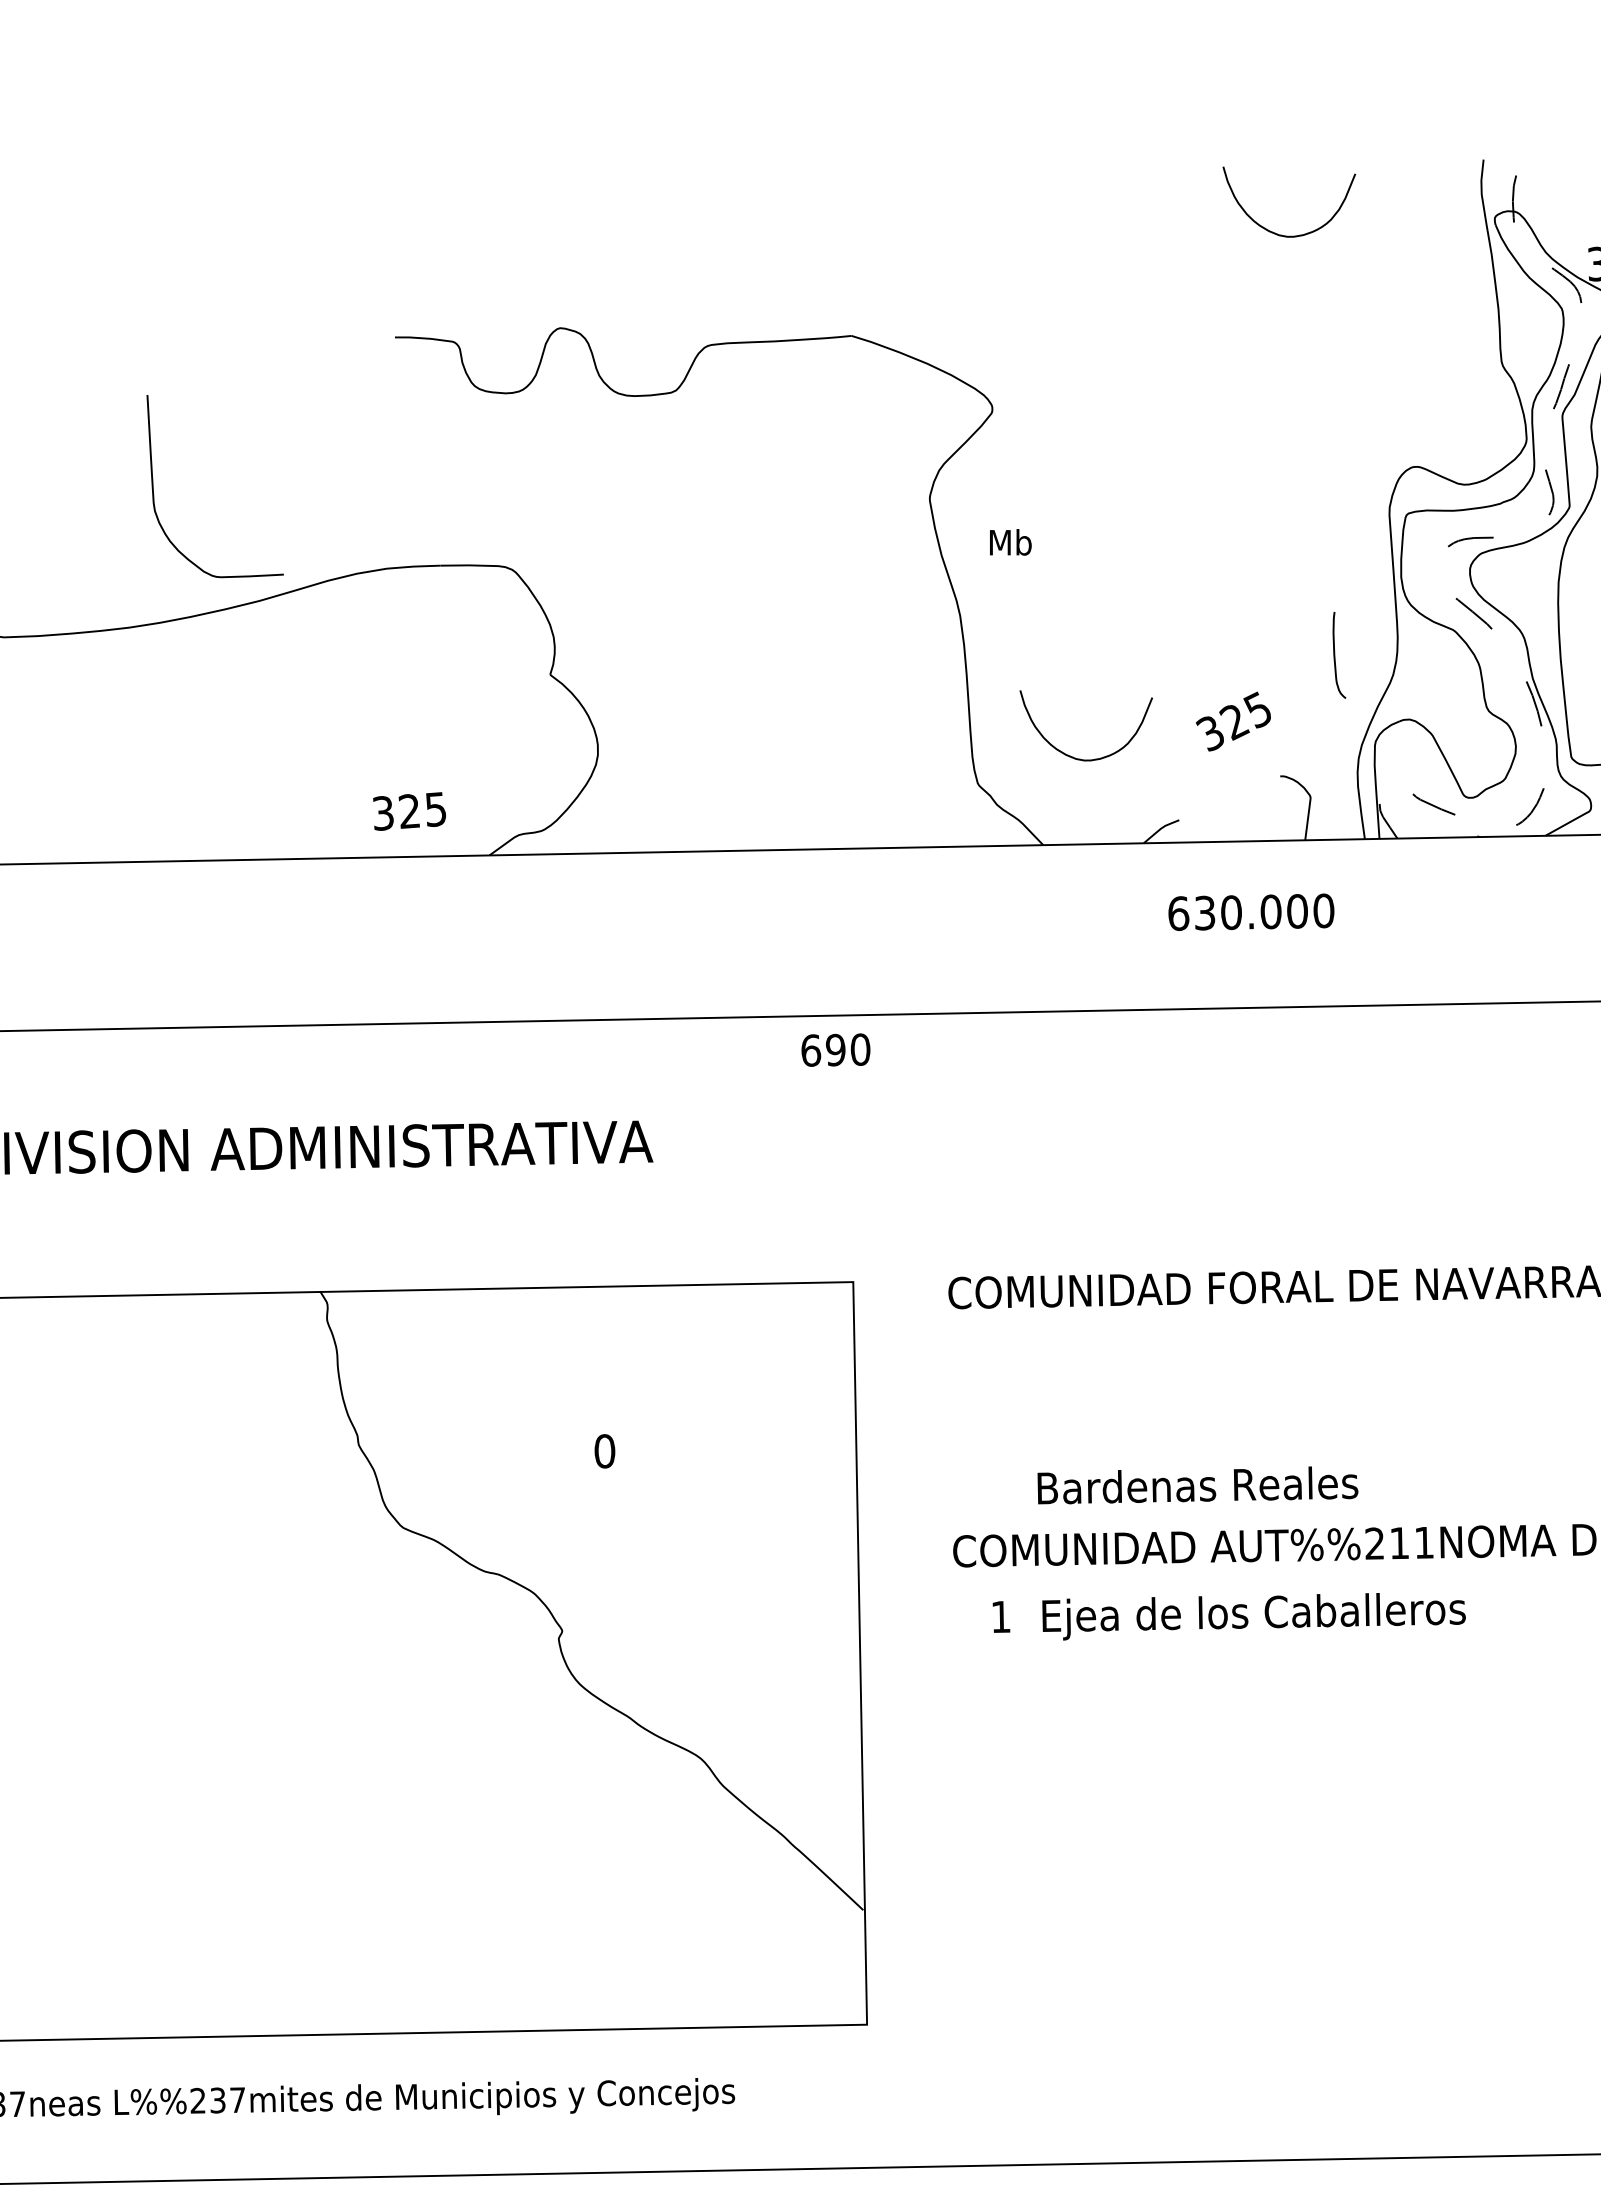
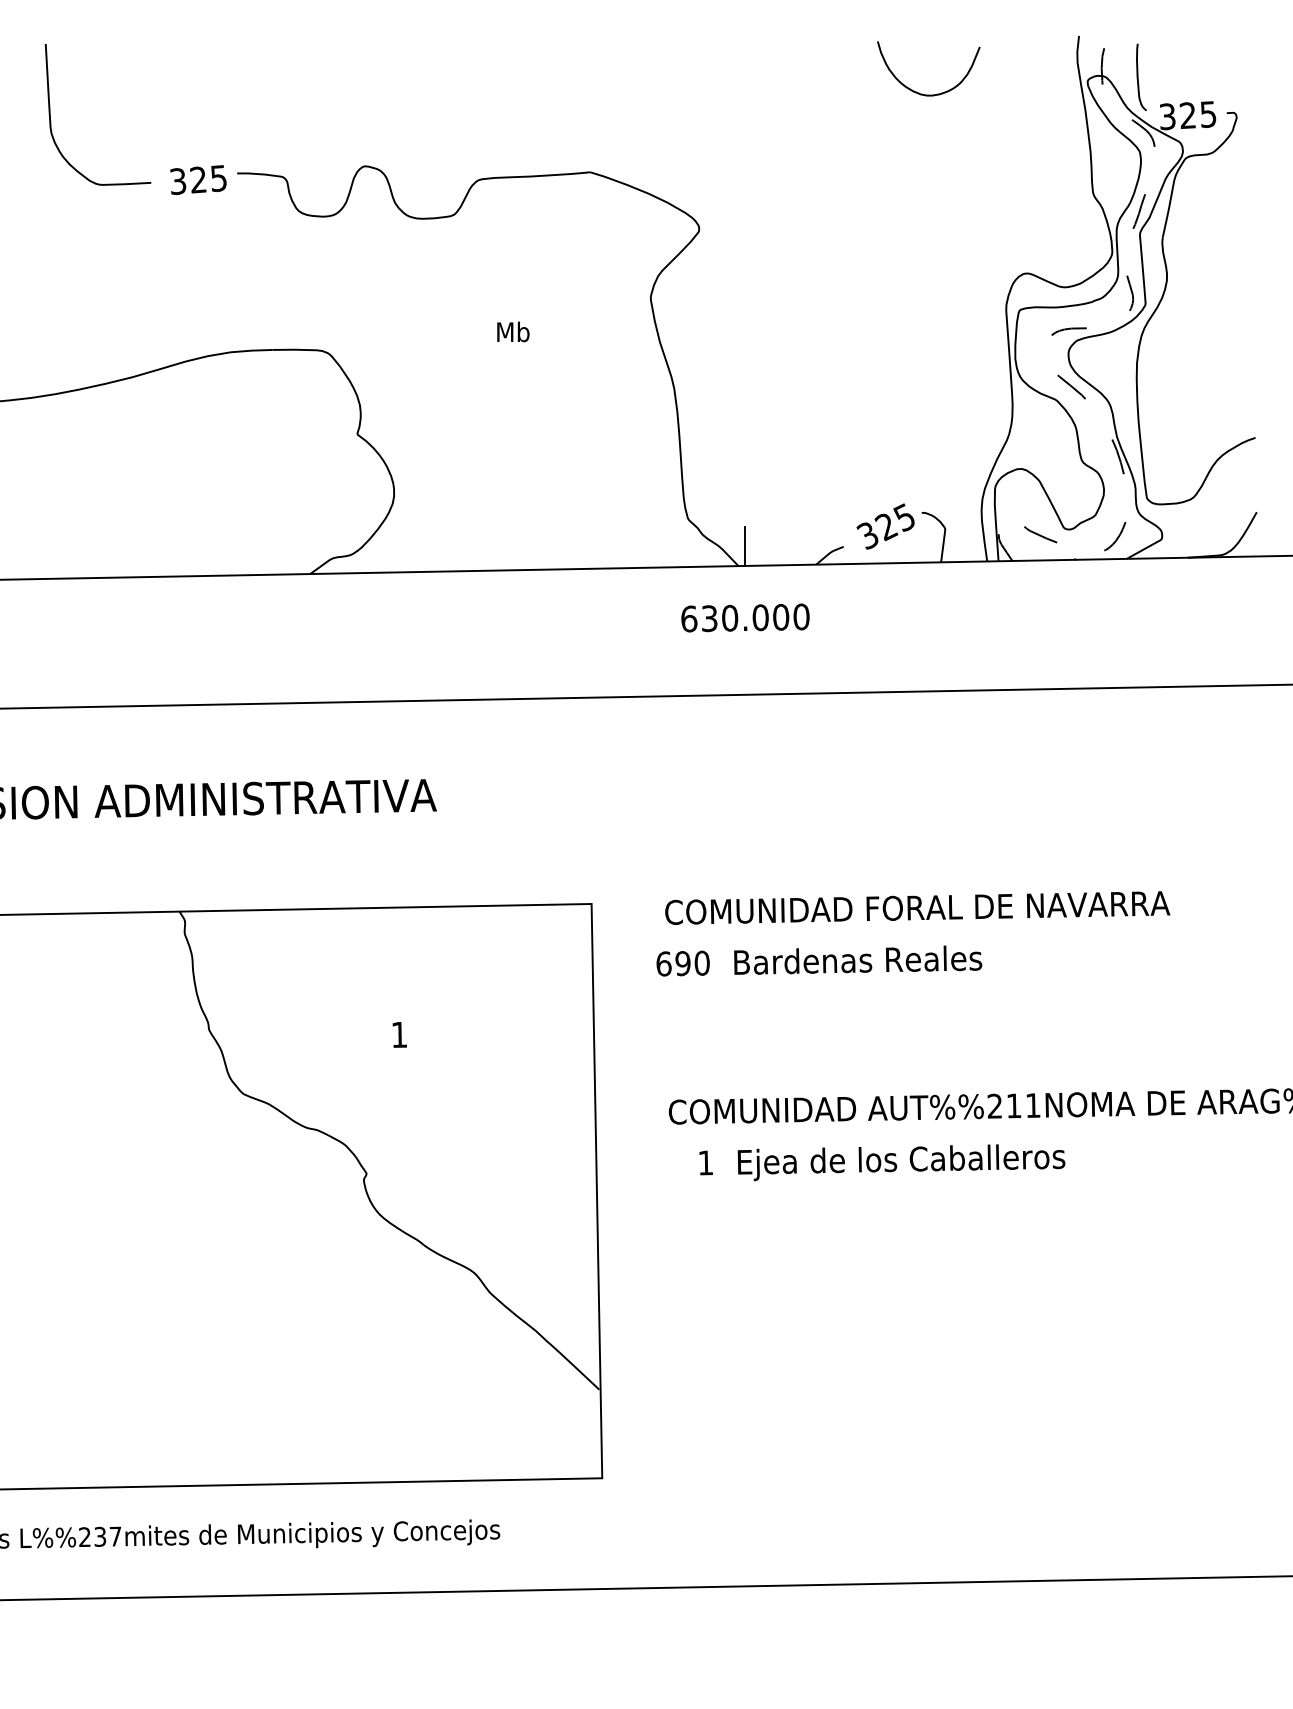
curve: (154, 495) -> (51, 121), moved
text: (1010, 541) -> (513, 331), moved
curve: (1335, 654) -> (1138, 76), moved
text: (1233, 721) -> (885, 526), moved
curve: (1074, 756) -> (762, 497), removed
text: (409, 810) -> (198, 179), moved
line: (1052, 818) -> (745, 545), added
text: (1251, 911) -> (745, 617), moved
text: (835, 1049) -> (682, 963), moved
text: (604, 1450) -> (399, 1034), 0 -> 1
text: (1198, 1484) -> (858, 959), moved

